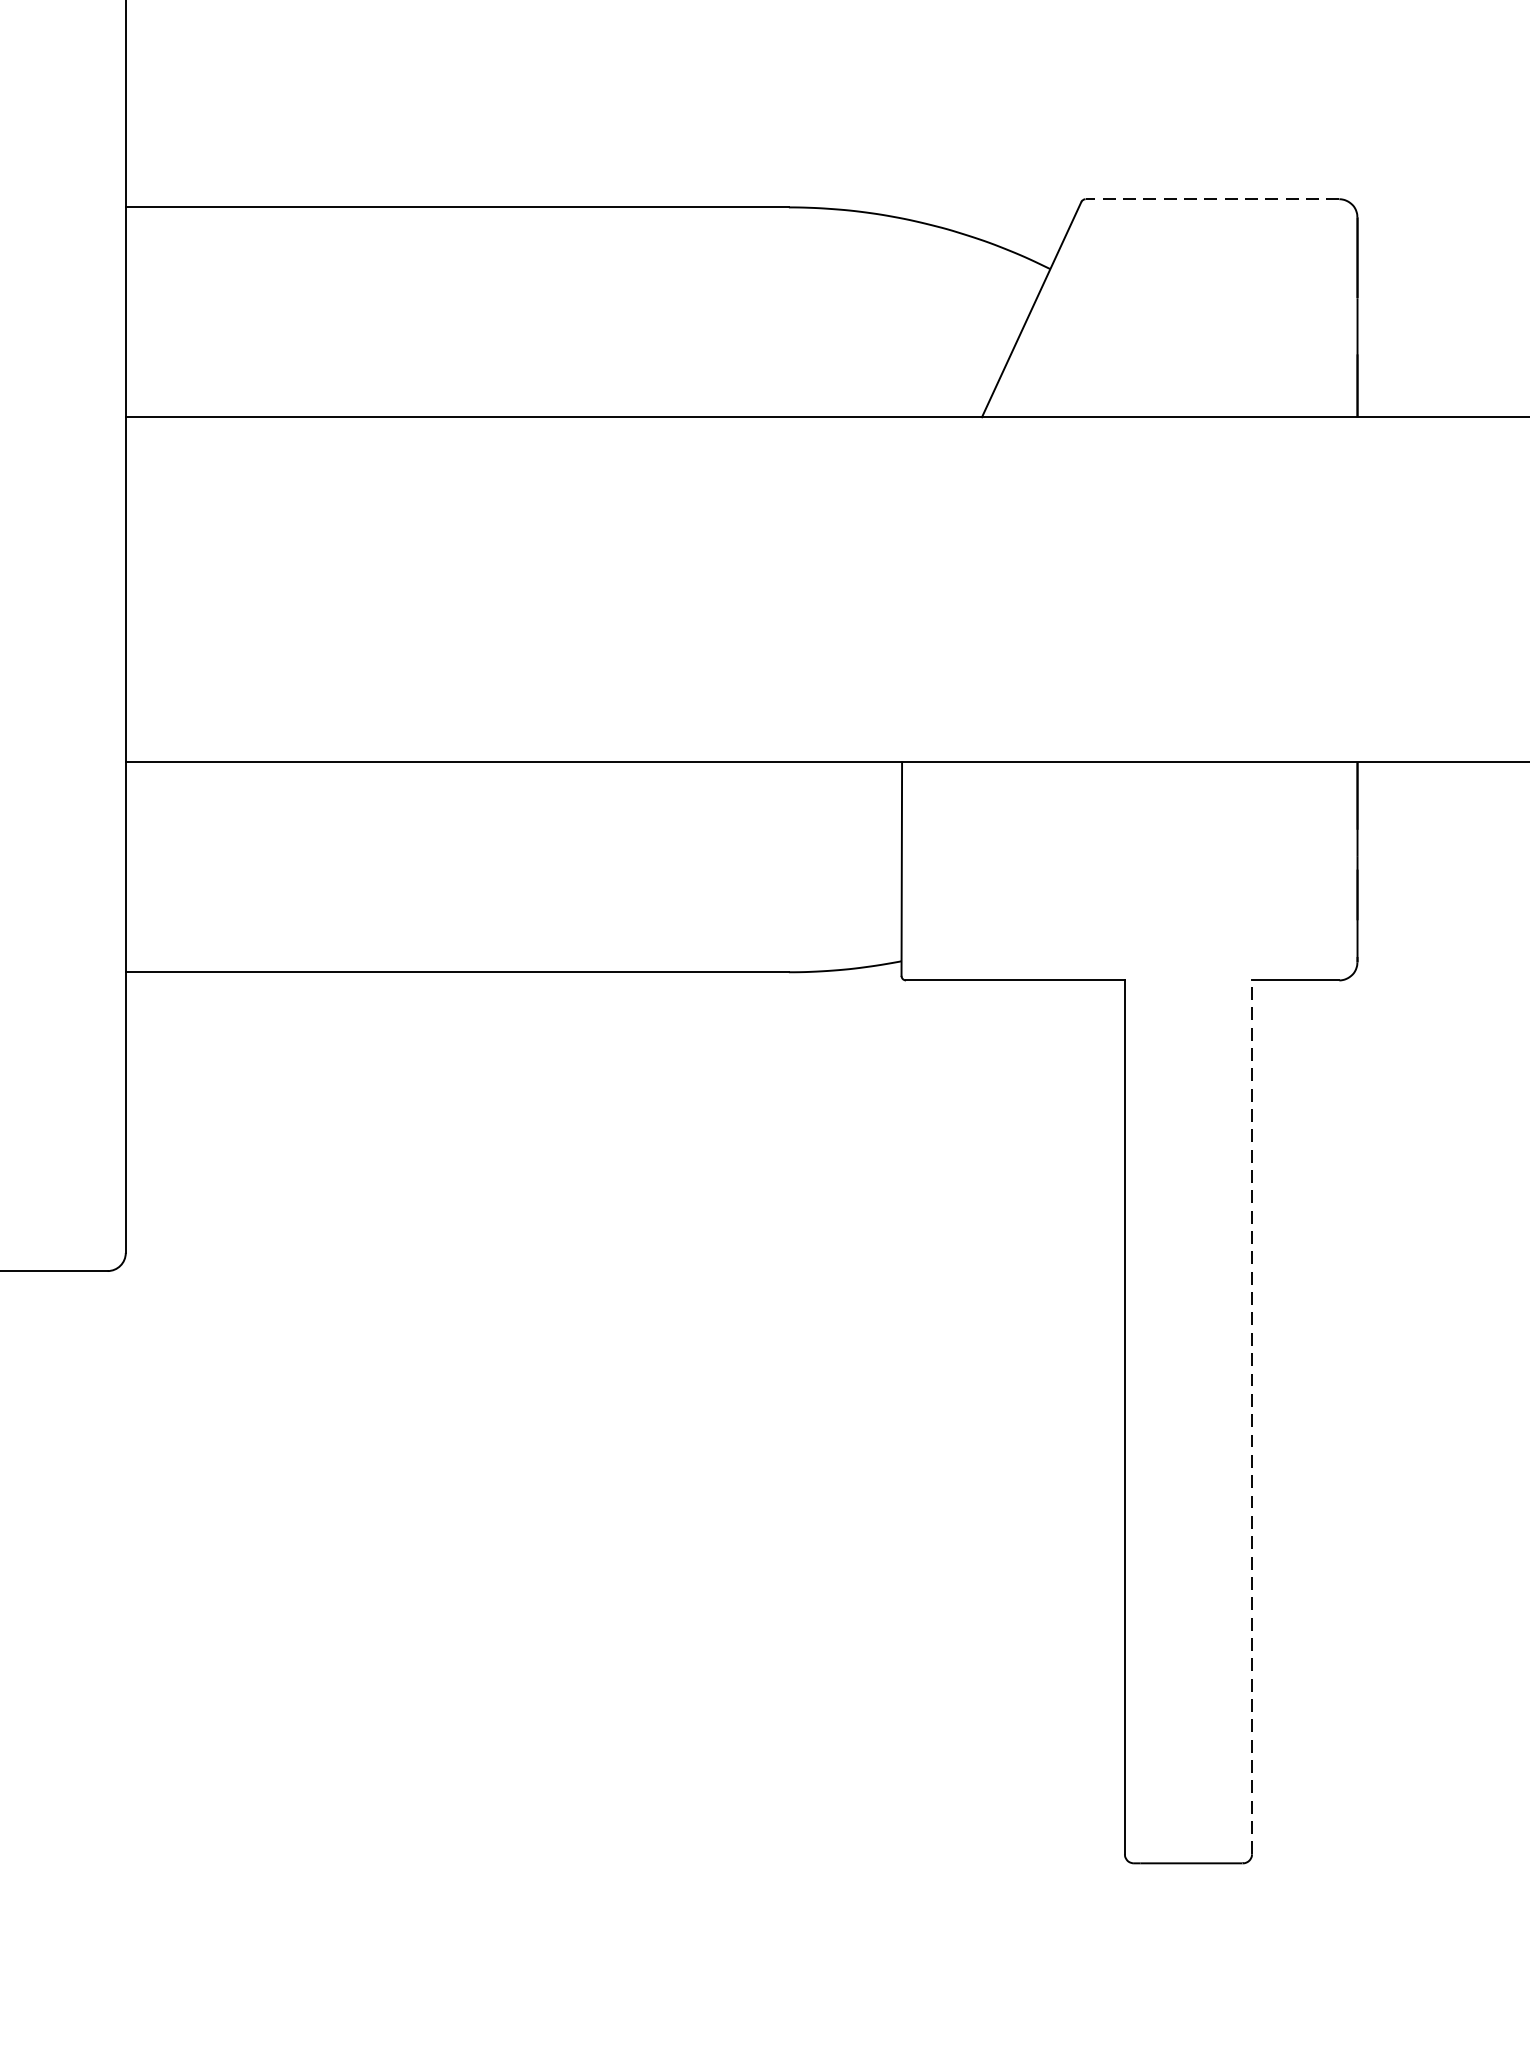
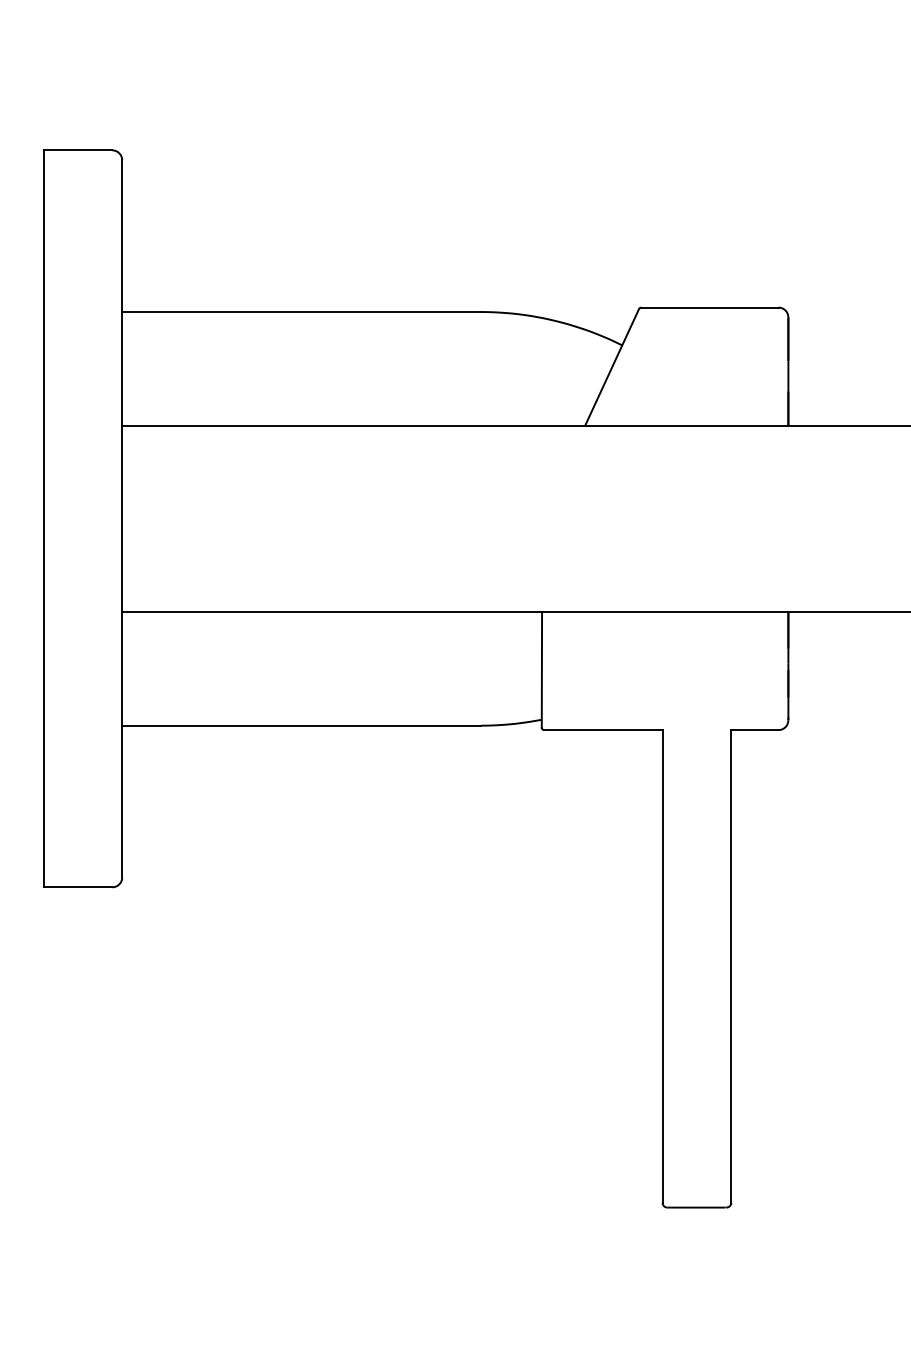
line: (1211, 199) -> (709, 307), dashed -> solid
line: (1252, 1415) -> (731, 965), dashed -> solid

